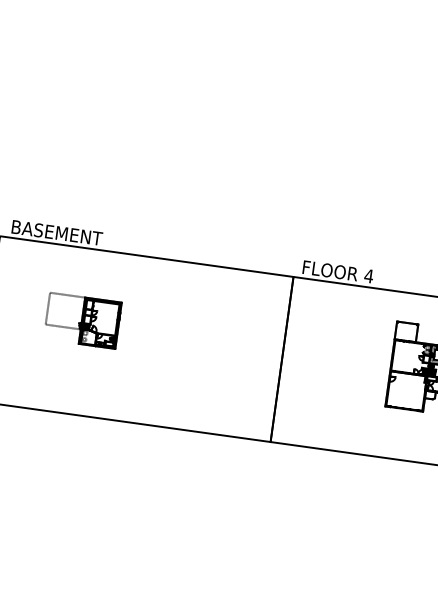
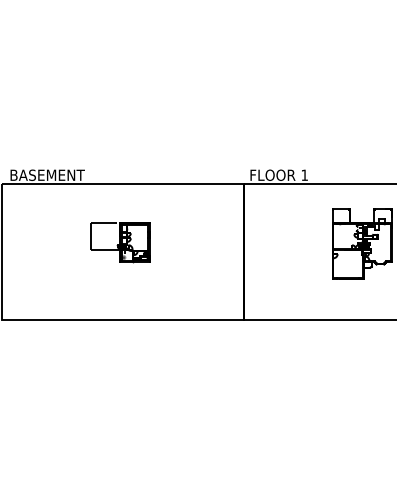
text: (368, 275) -> (304, 174), 4 -> 1
part: (83, 320) -> (120, 242), moved

